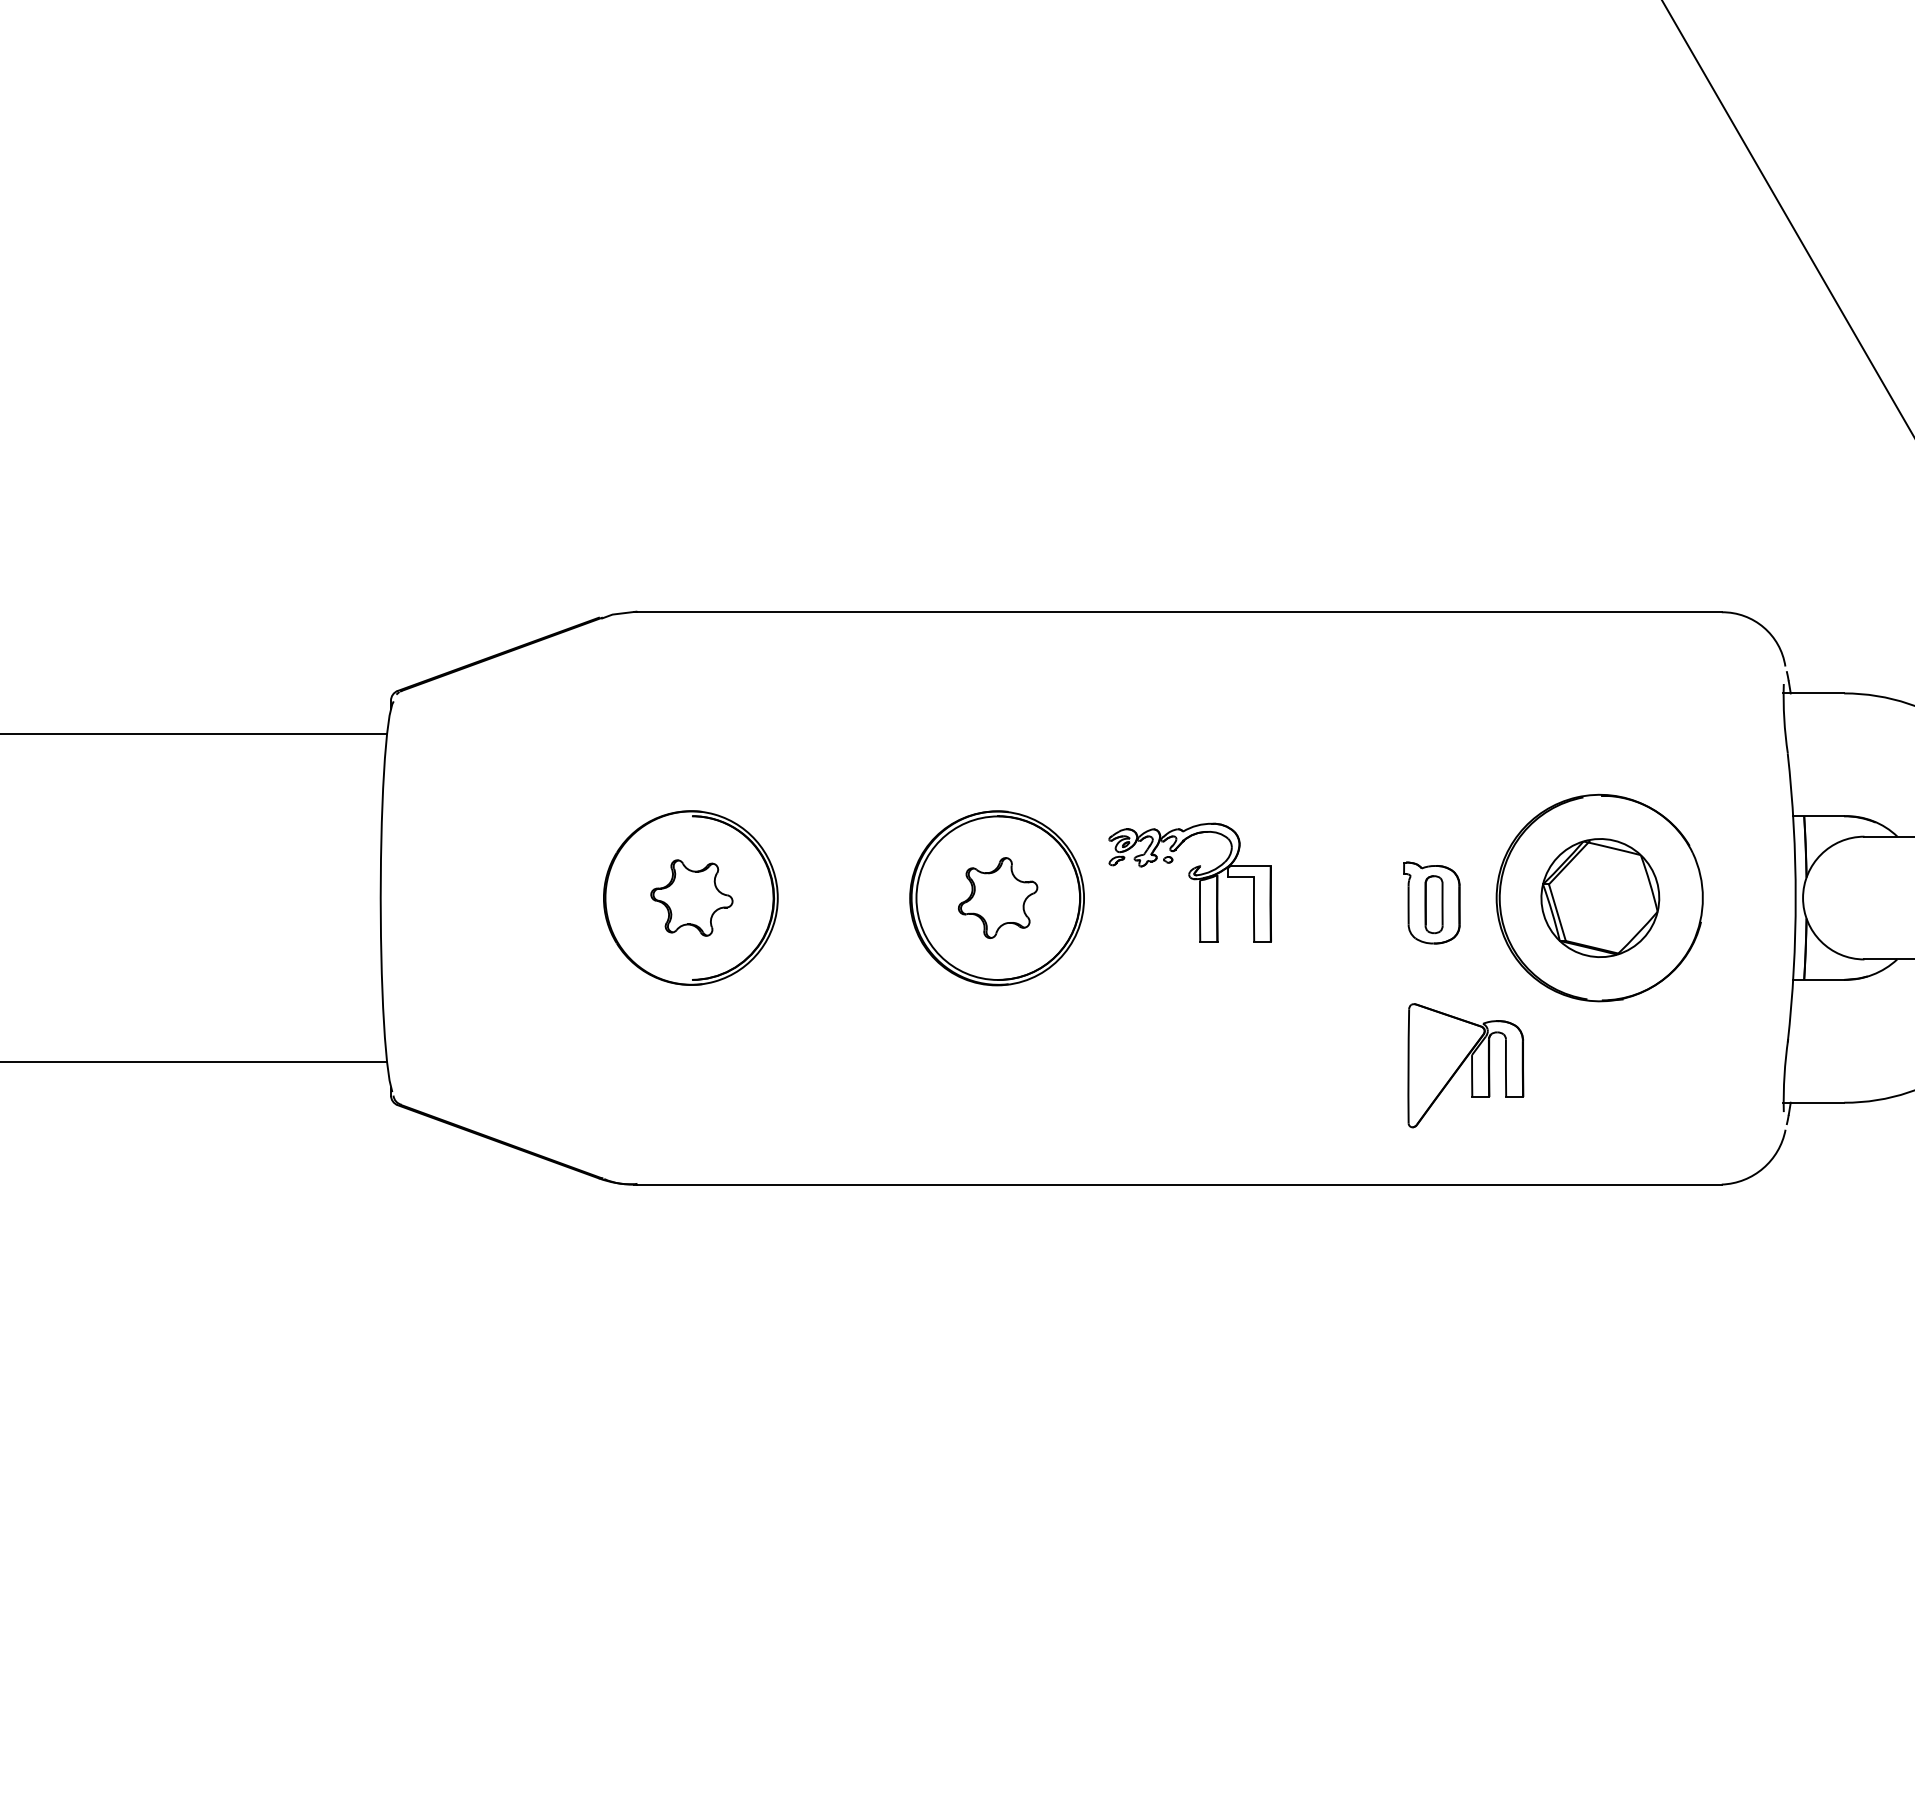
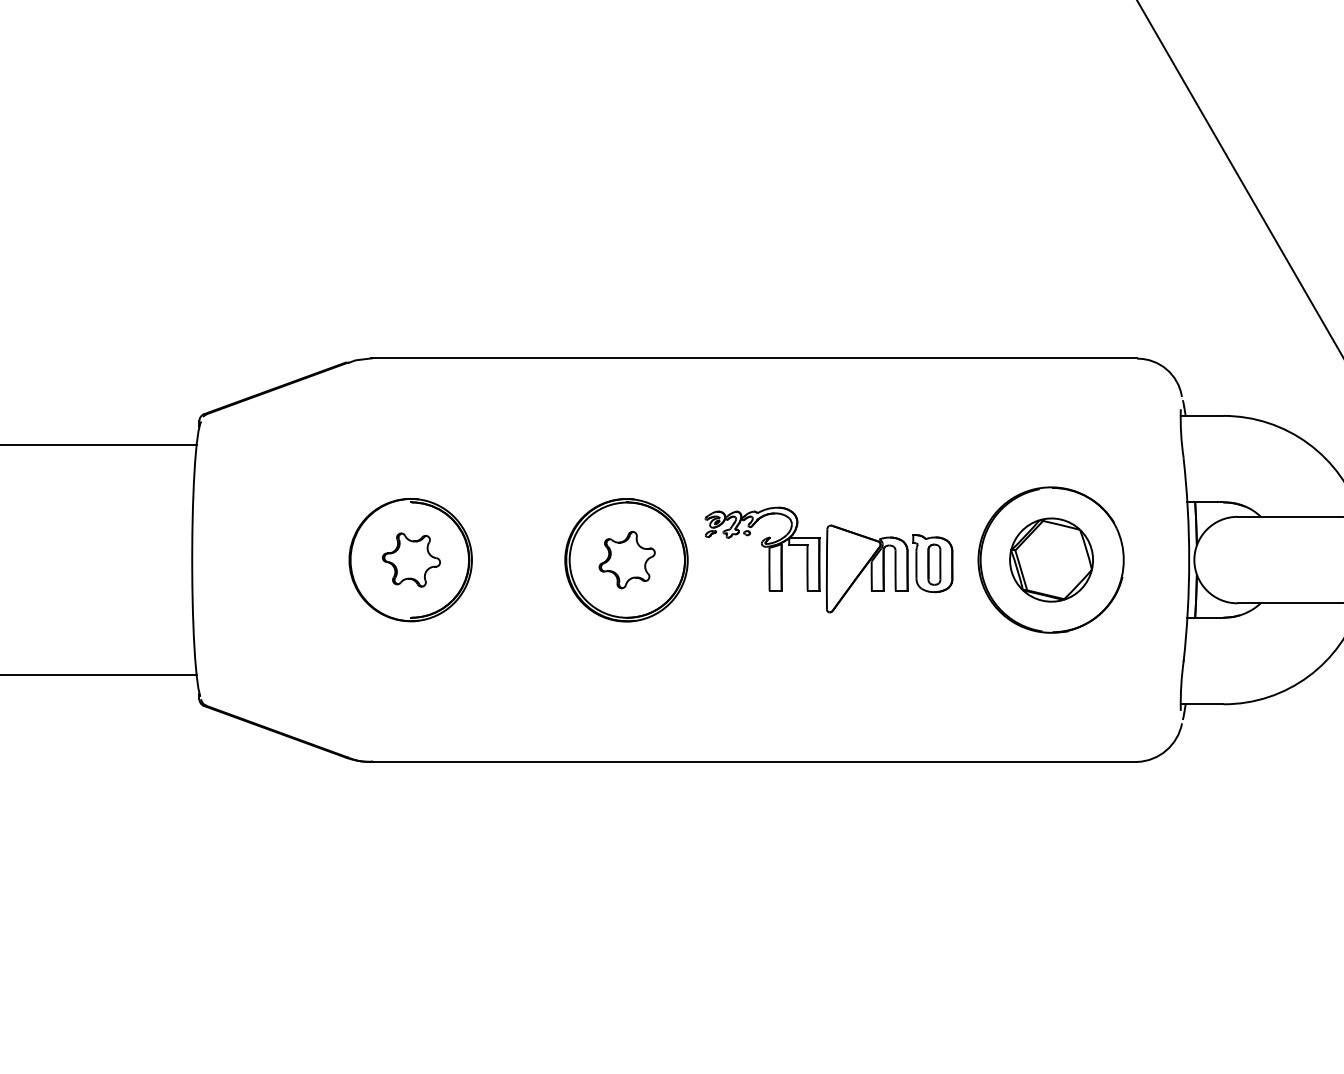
part: (1465, 1065) -> (867, 568), moved

